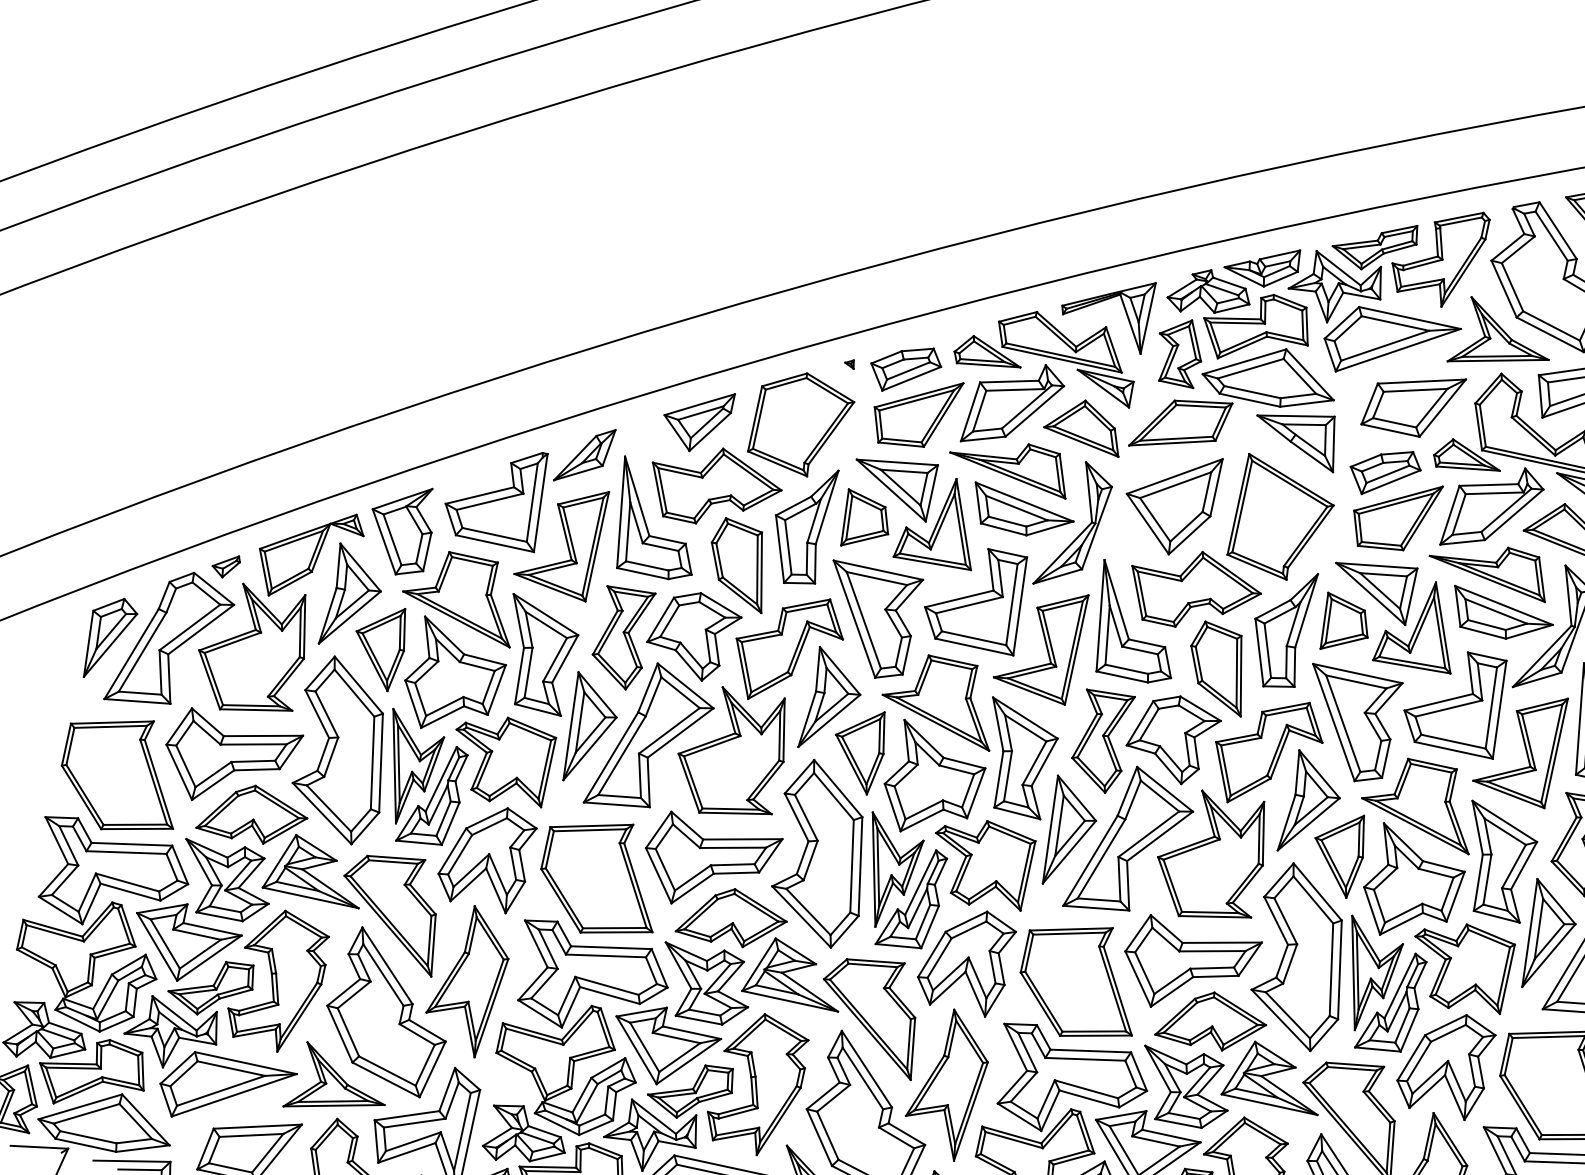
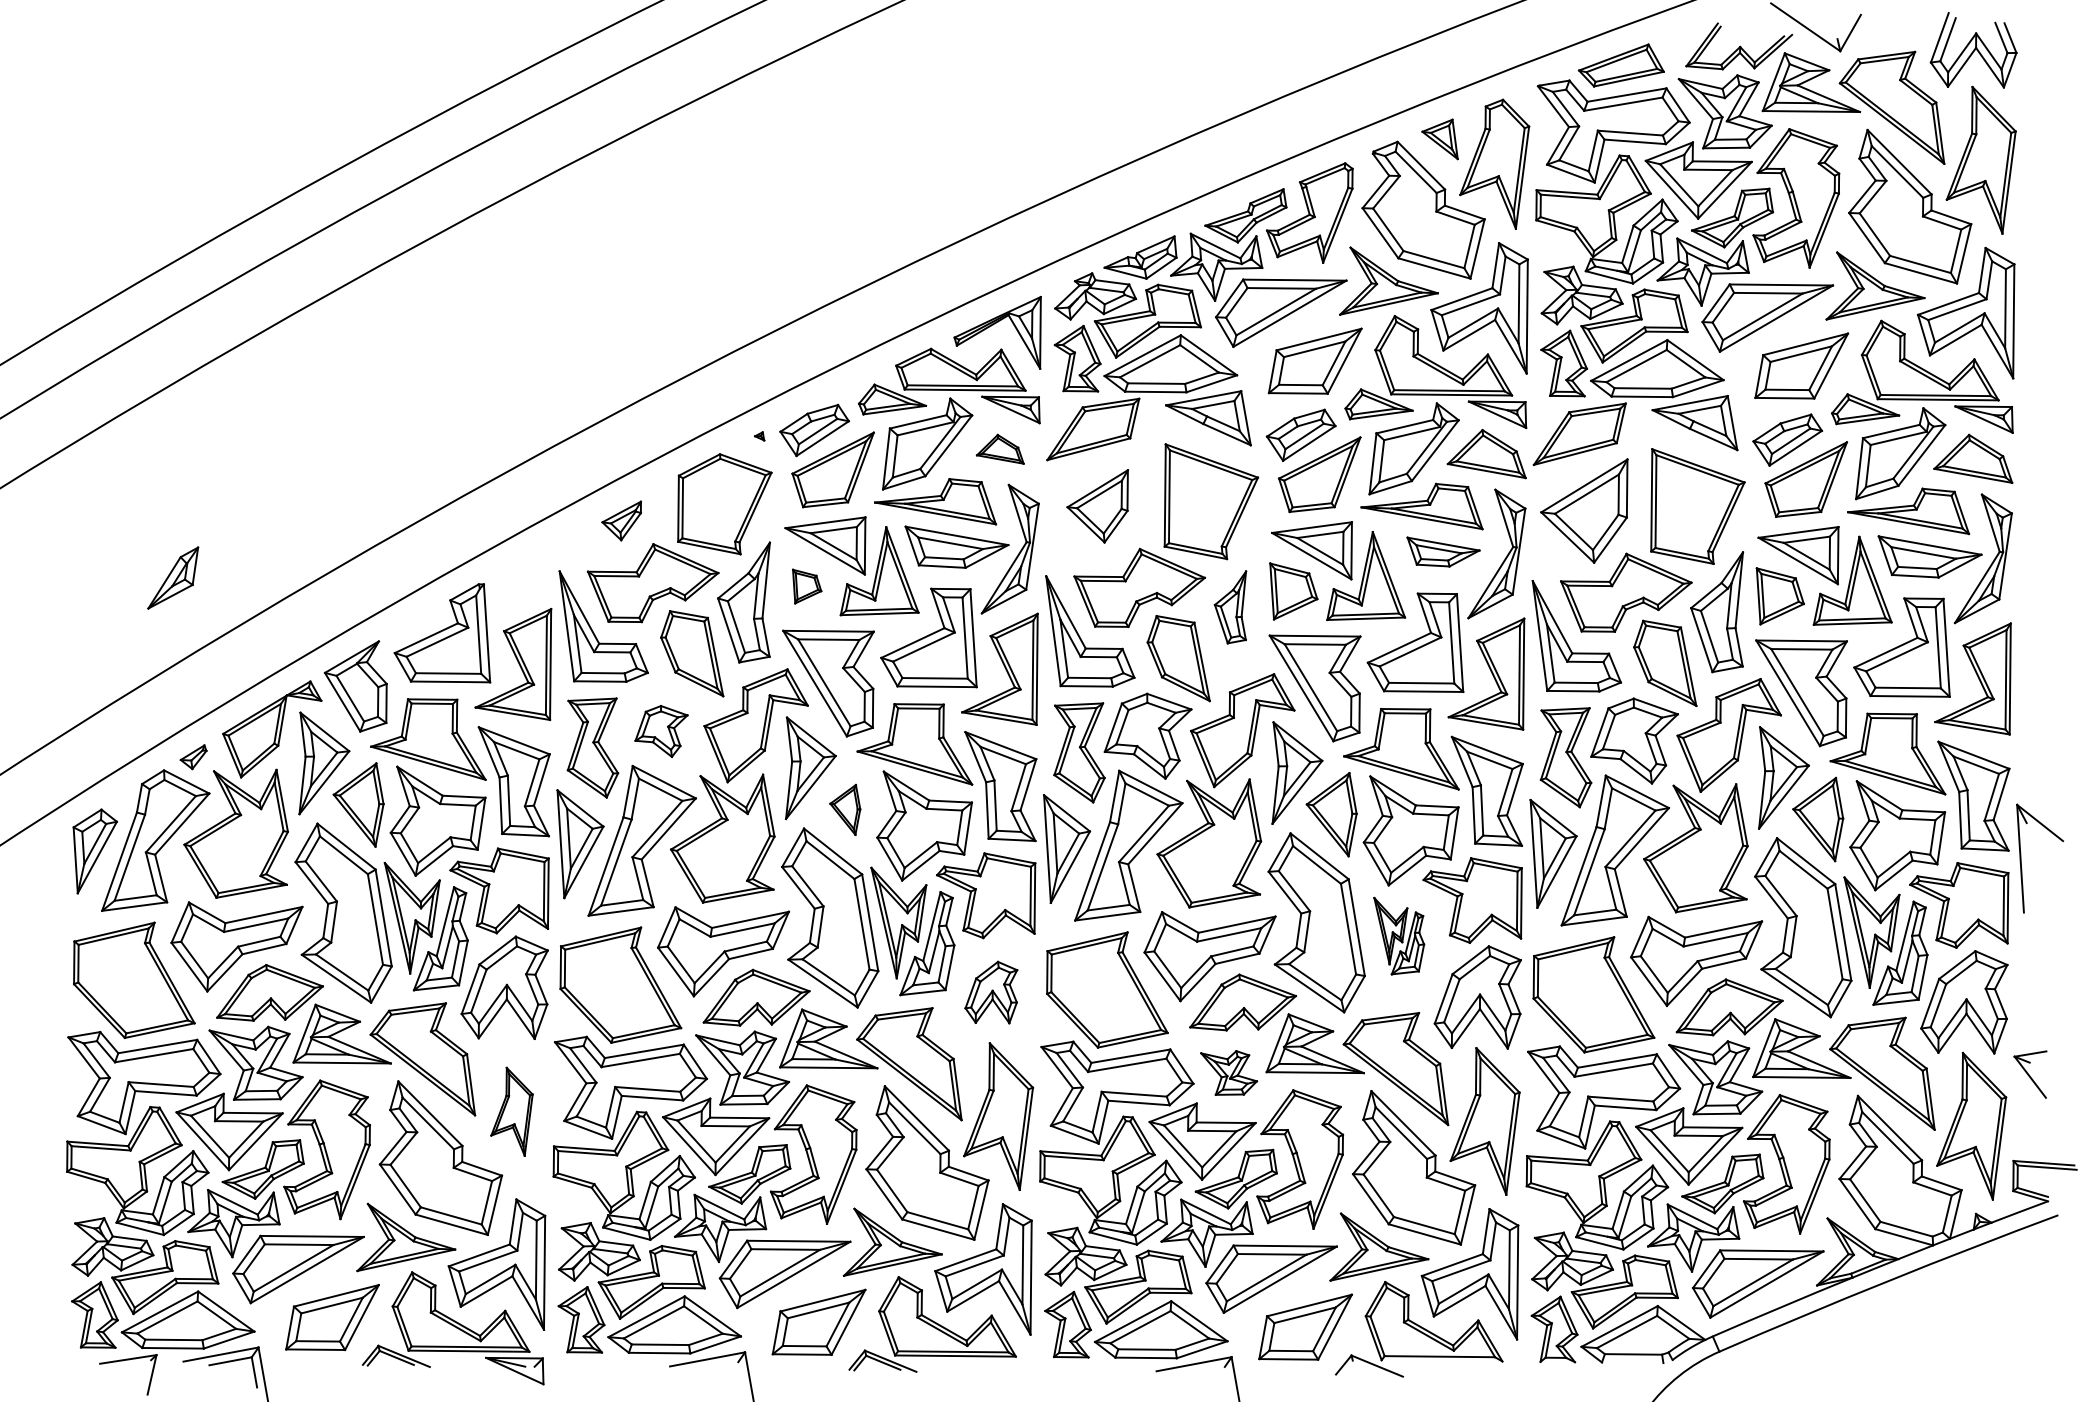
part: (696, 418) -> (621, 520), size x0.6
part: (1085, 425) -> (1000, 449), size x0.6
part: (585, 454) -> (173, 577), moved
part: (1169, 501) -> (1097, 506), size x0.7
part: (865, 521) -> (806, 586), size x0.6
part: (1501, 616) -> (1443, 551), size x0.7
part: (1280, 628) -> (1230, 607), size x0.6
part: (693, 635) -> (661, 731), size x0.6
part: (859, 749) -> (845, 809), size x0.6
part: (966, 959) -> (991, 992), size x0.6
part: (468, 980) -> (511, 1111), size x0.6
part: (1379, 986) -> (1398, 935), size x0.6
part: (1183, 1086) -> (1228, 1072), size x0.6

